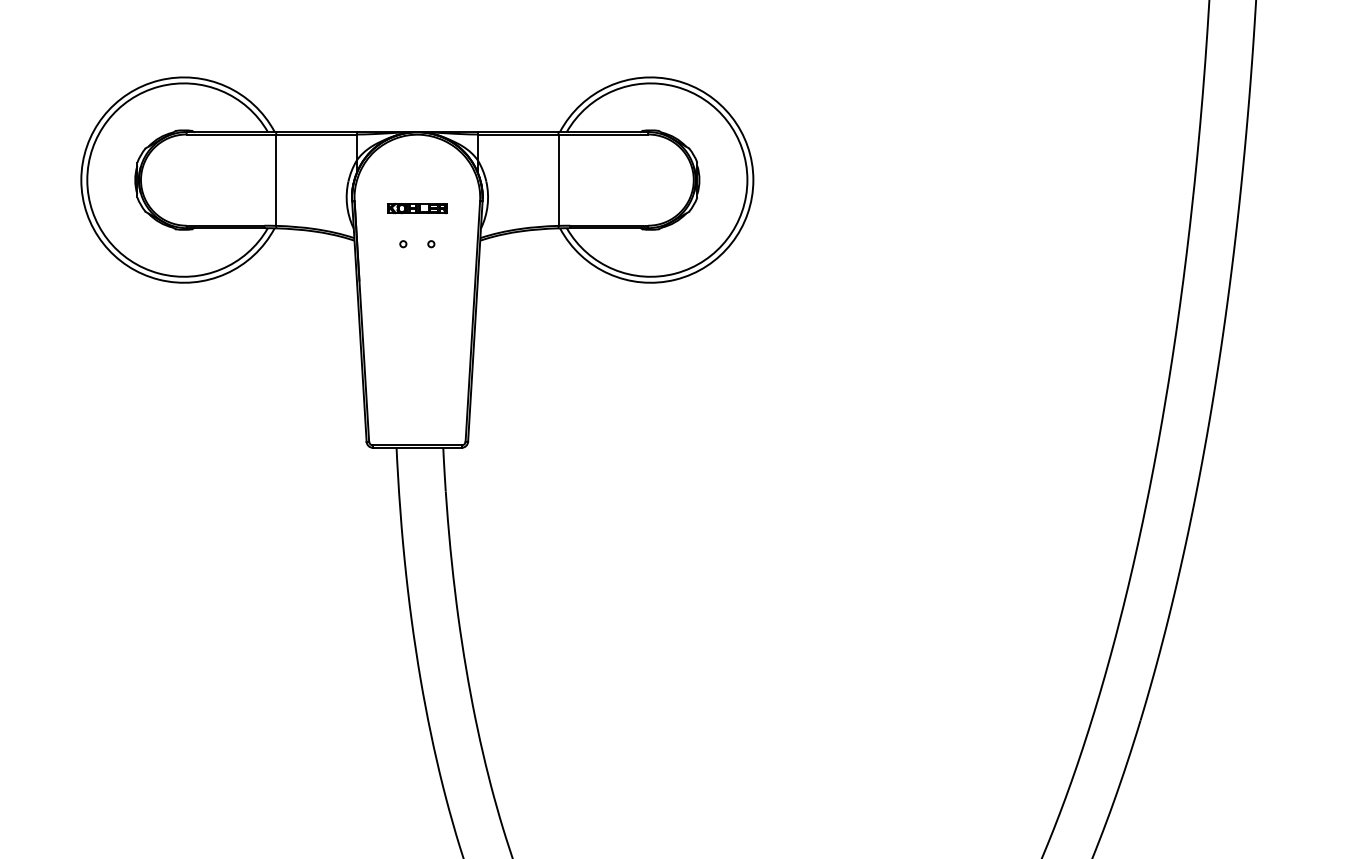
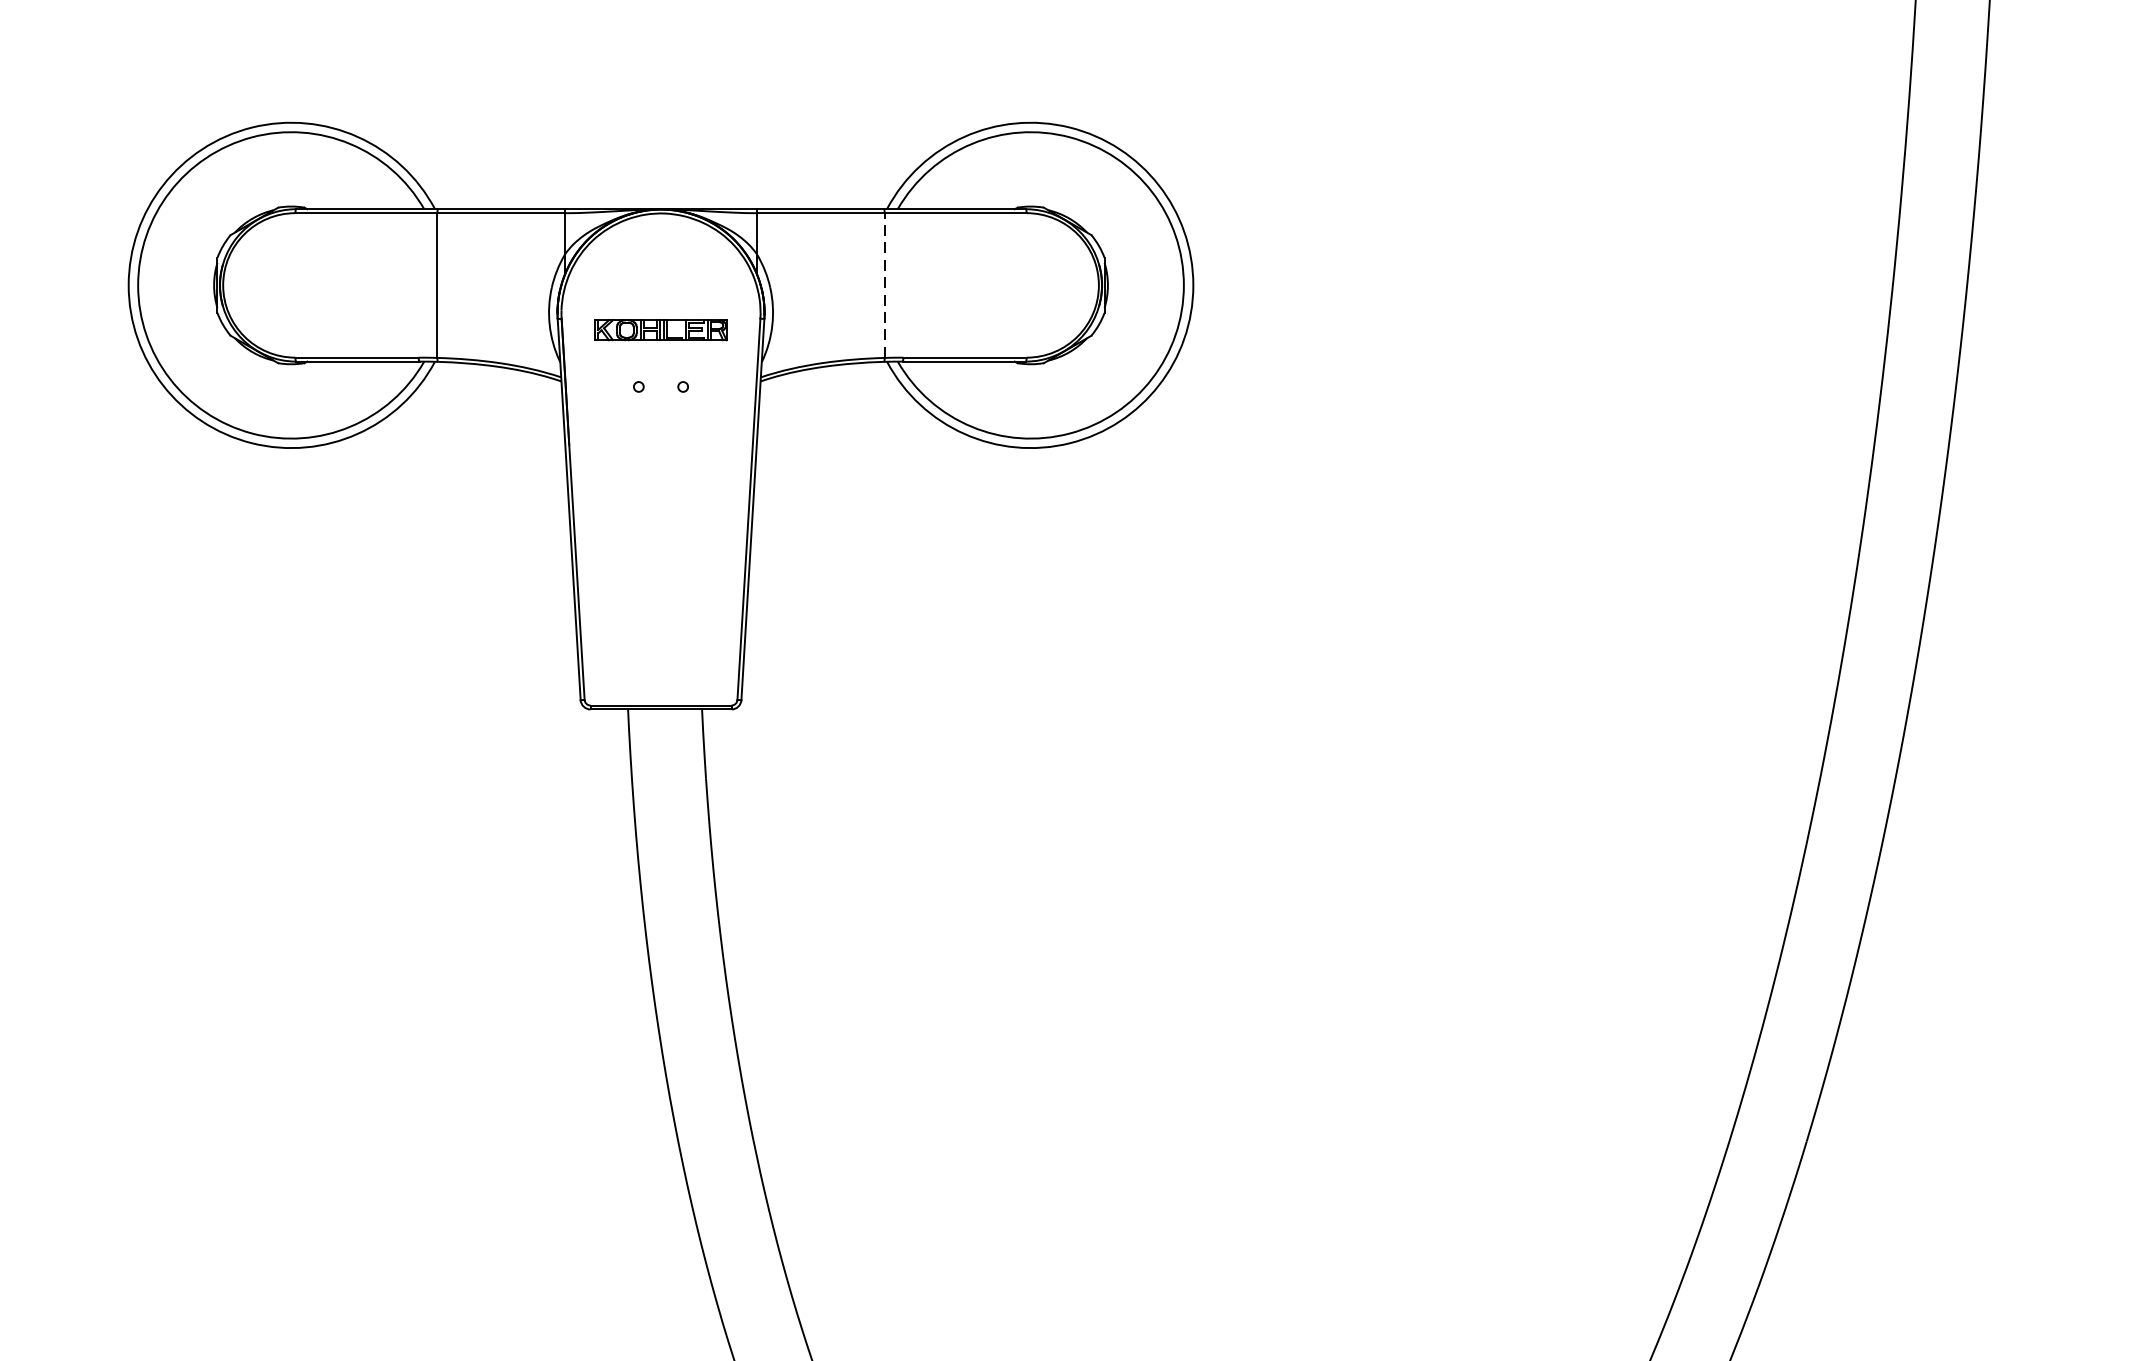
line: (558, 180) -> (884, 286), solid -> dashed
part: (417, 208) -> (661, 330), size x1.4

